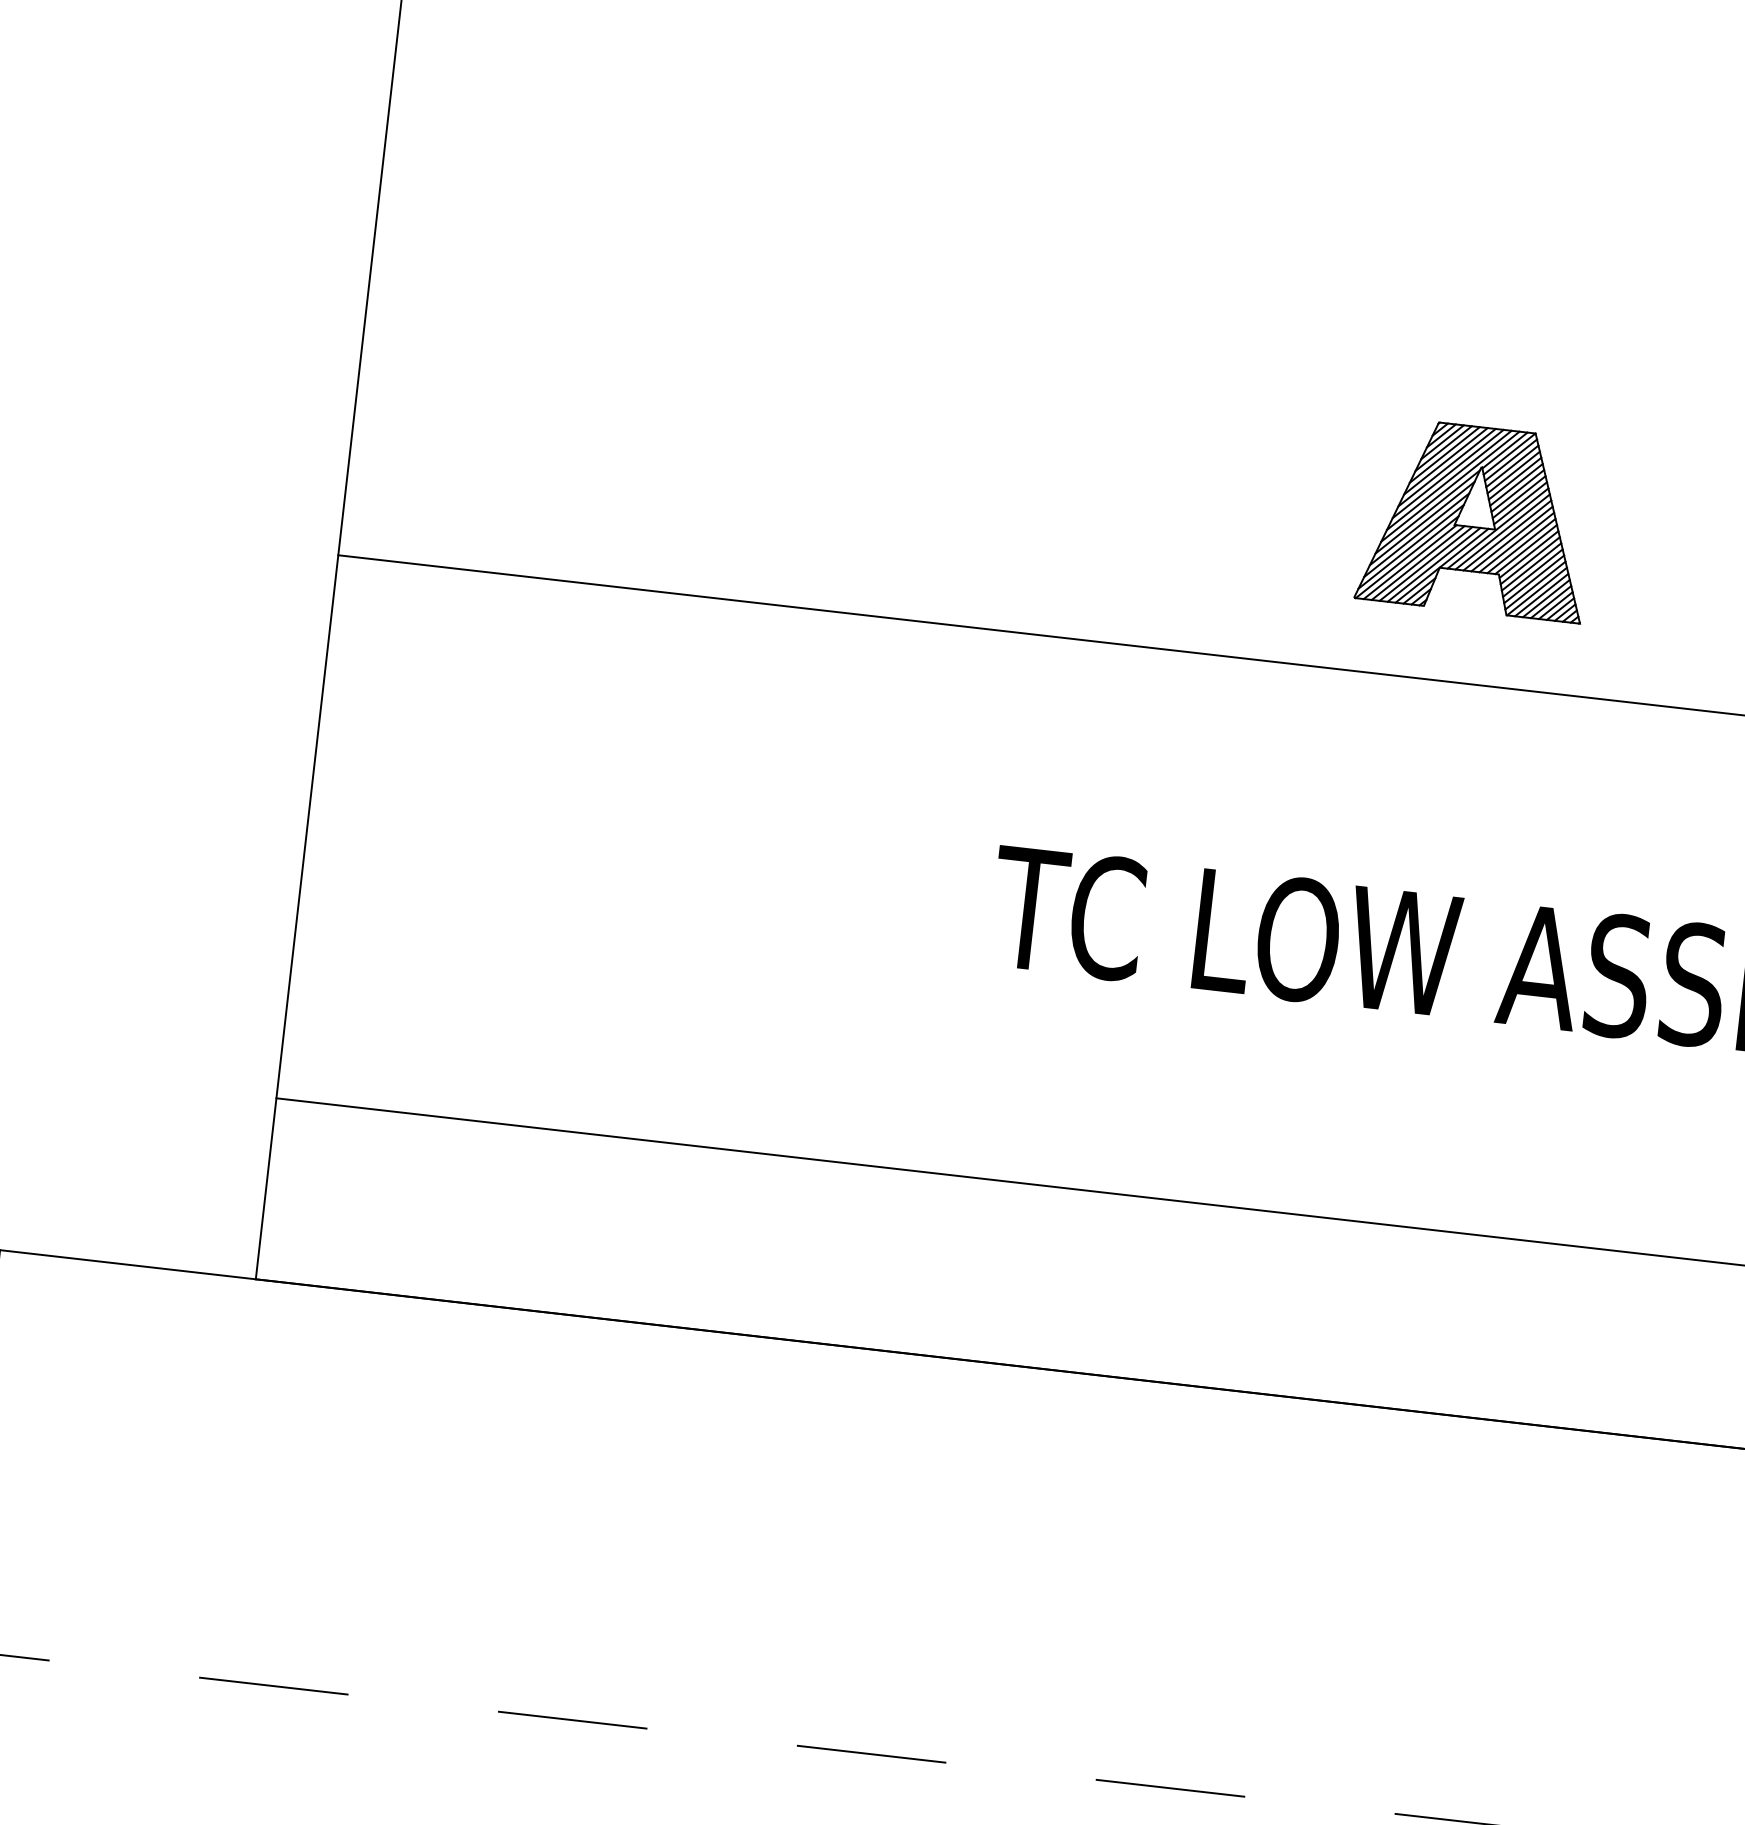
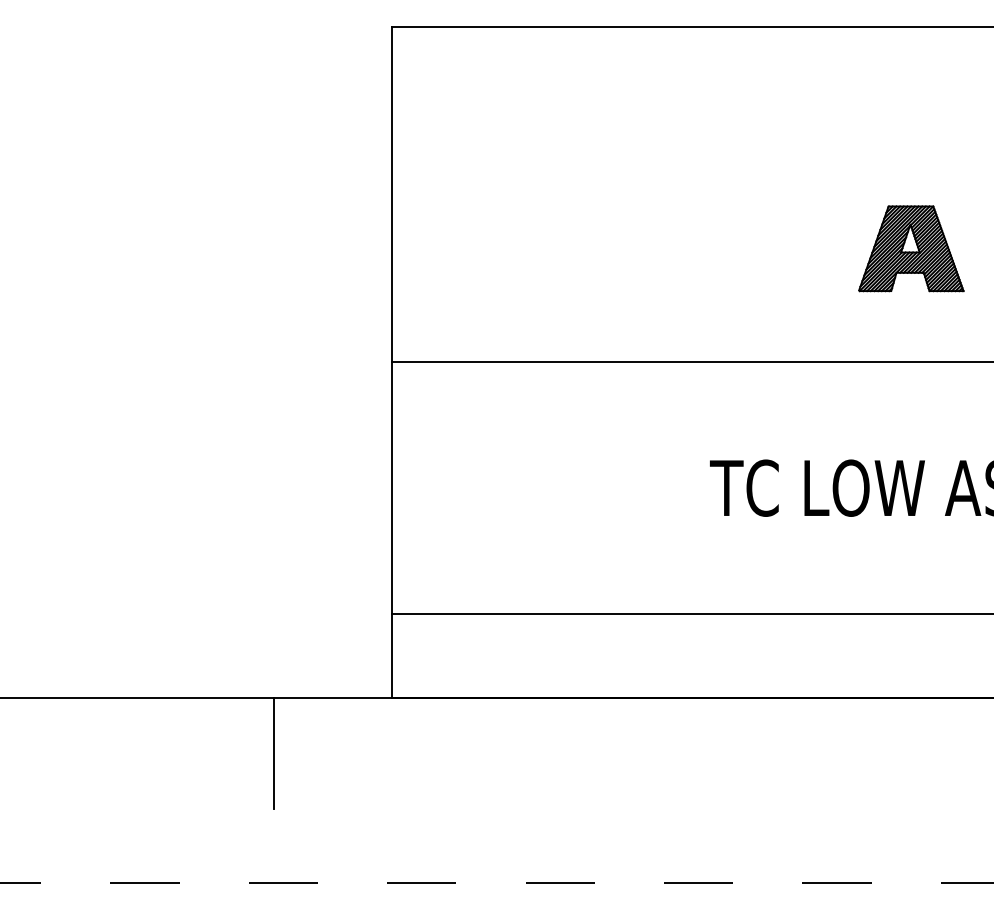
part: (1478, 518) -> (911, 248), moved

